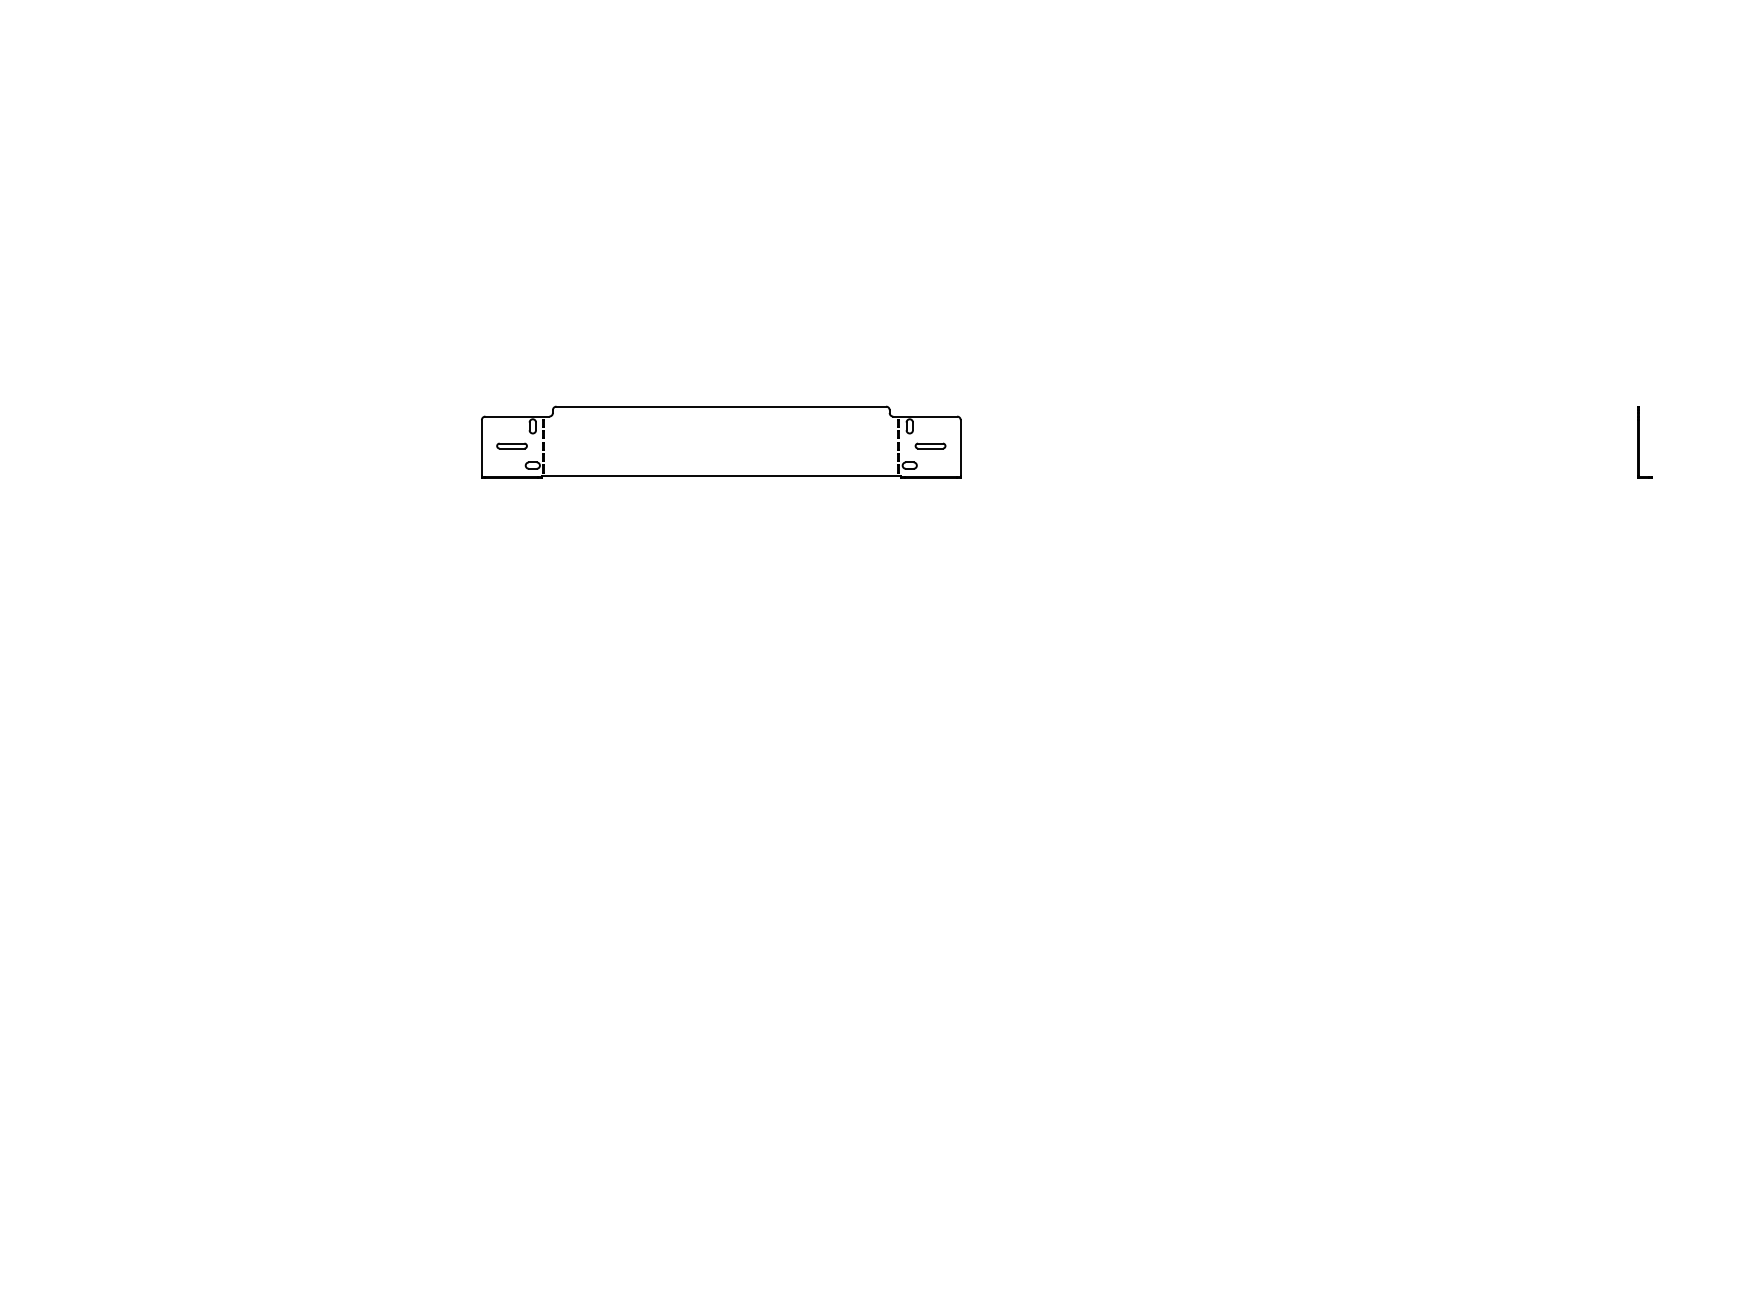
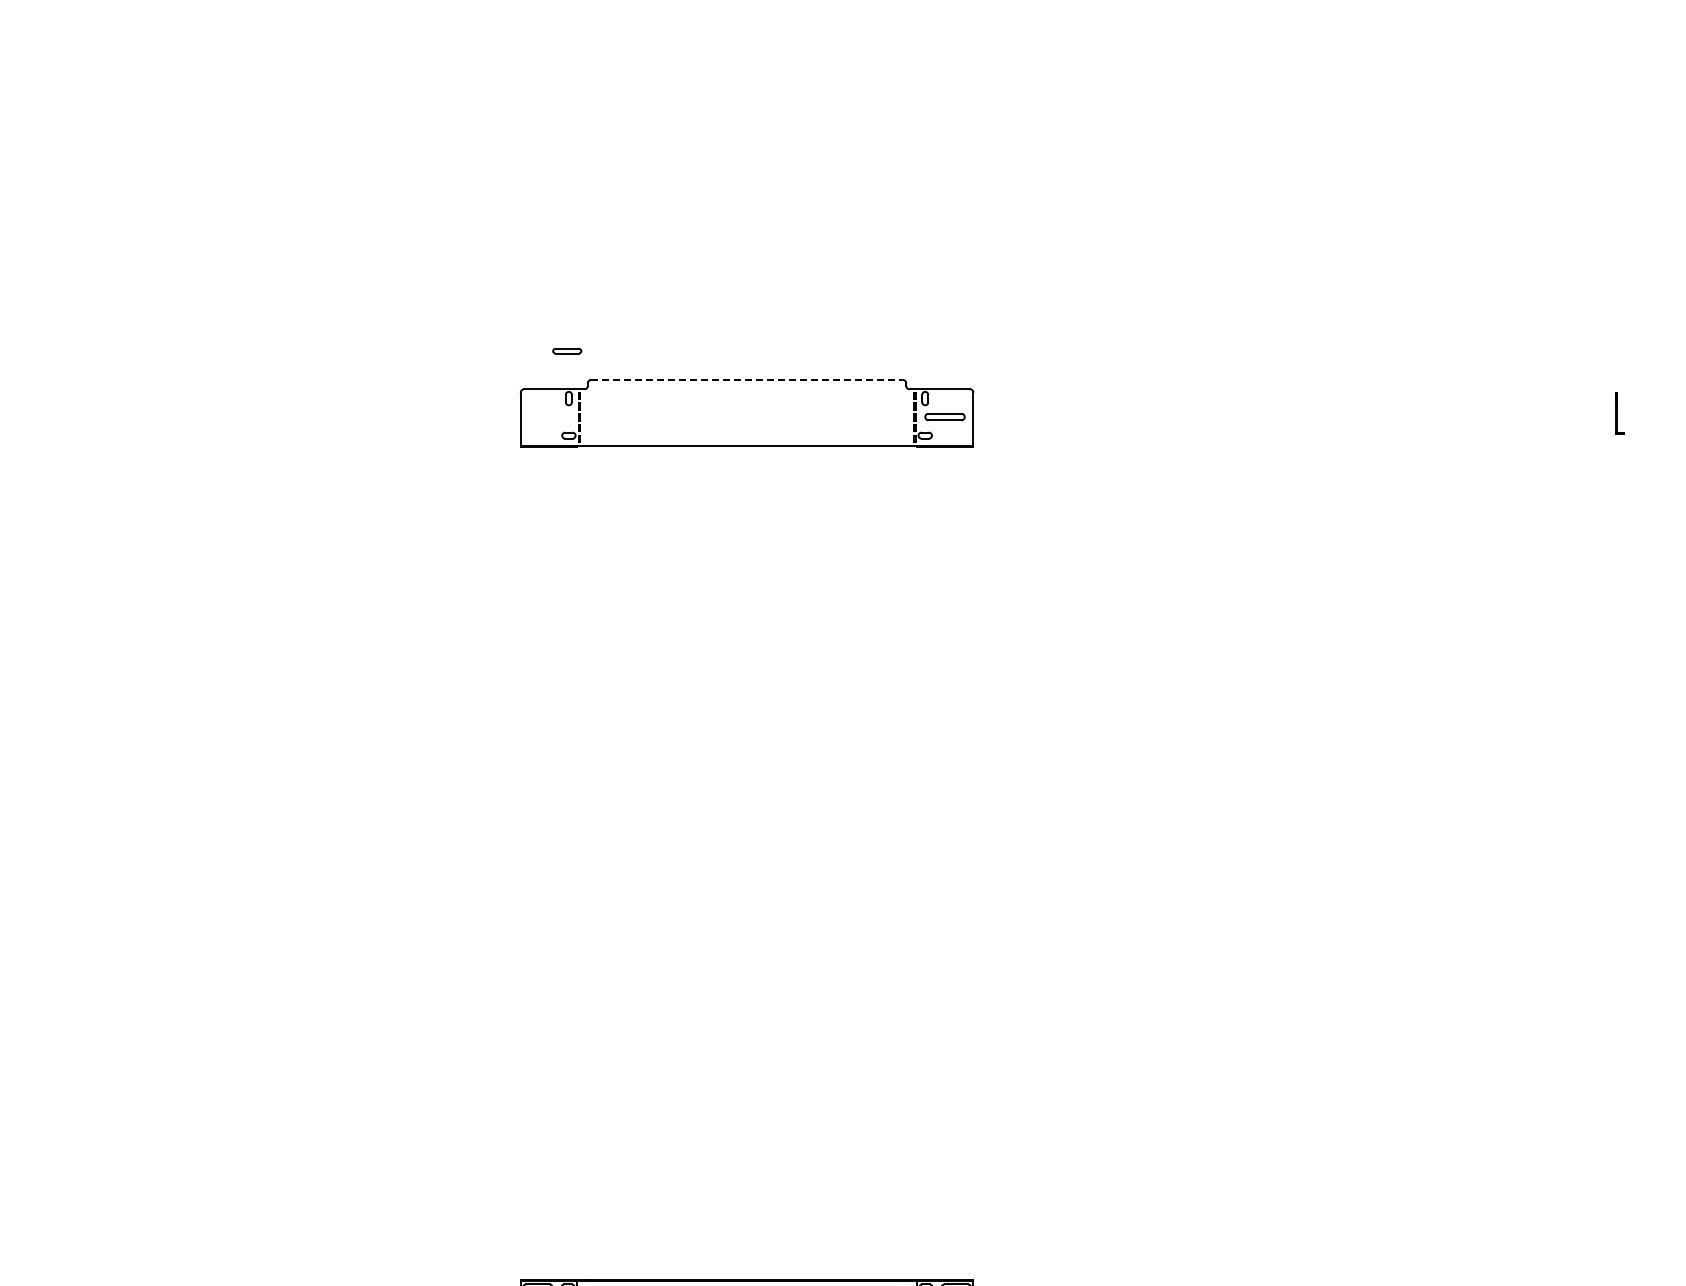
line: (721, 406) -> (747, 379), solid -> dashed
part: (1645, 442) -> (1620, 413), size x0.6
part: (512, 446) -> (567, 351), moved
part: (930, 446) -> (944, 417), size x1.4

